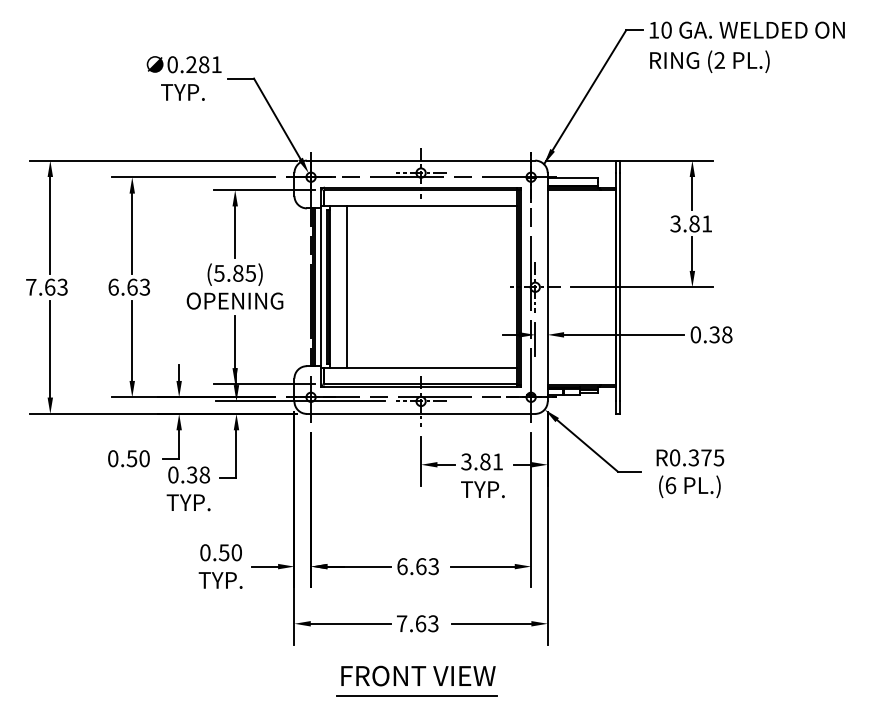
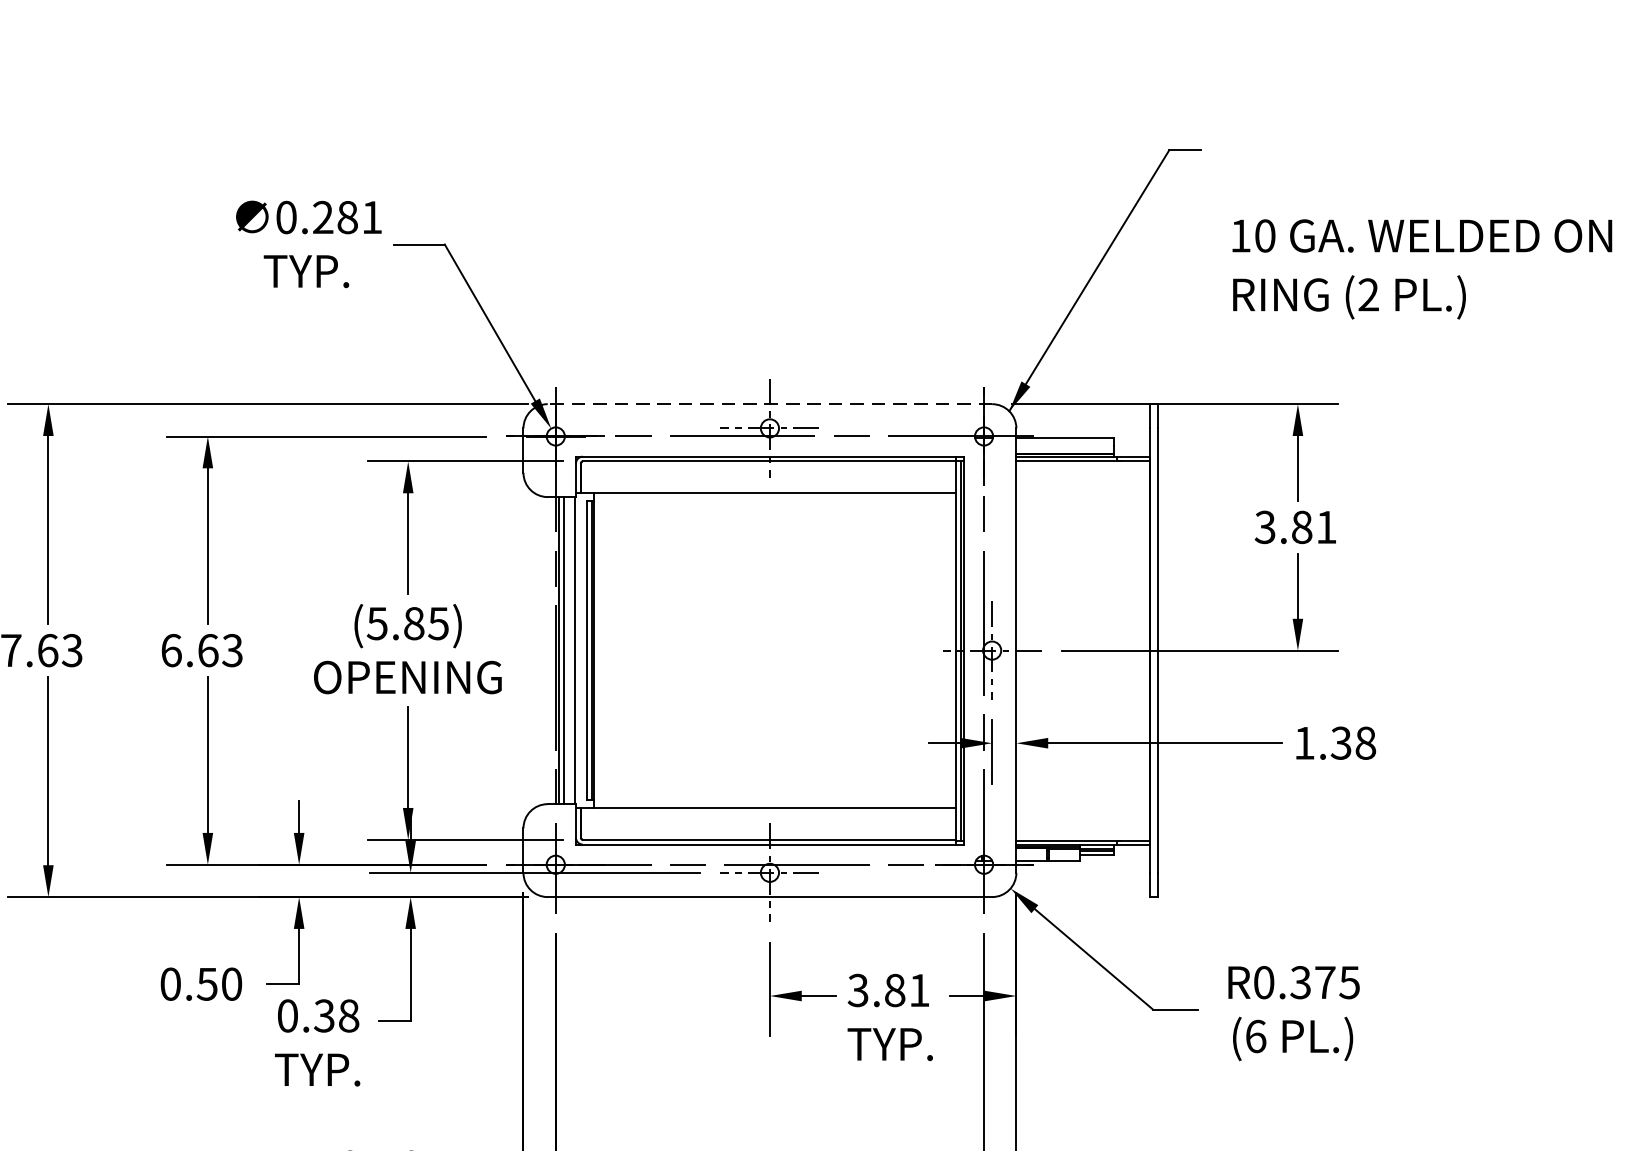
text: (746, 46) -> (1420, 267), moved
line: (420, 160) -> (768, 403), solid -> dashed
line: (347, 287) -> (626, 651), removed
text: (695, 334) -> (1303, 742), 0.38 -> 1.38

